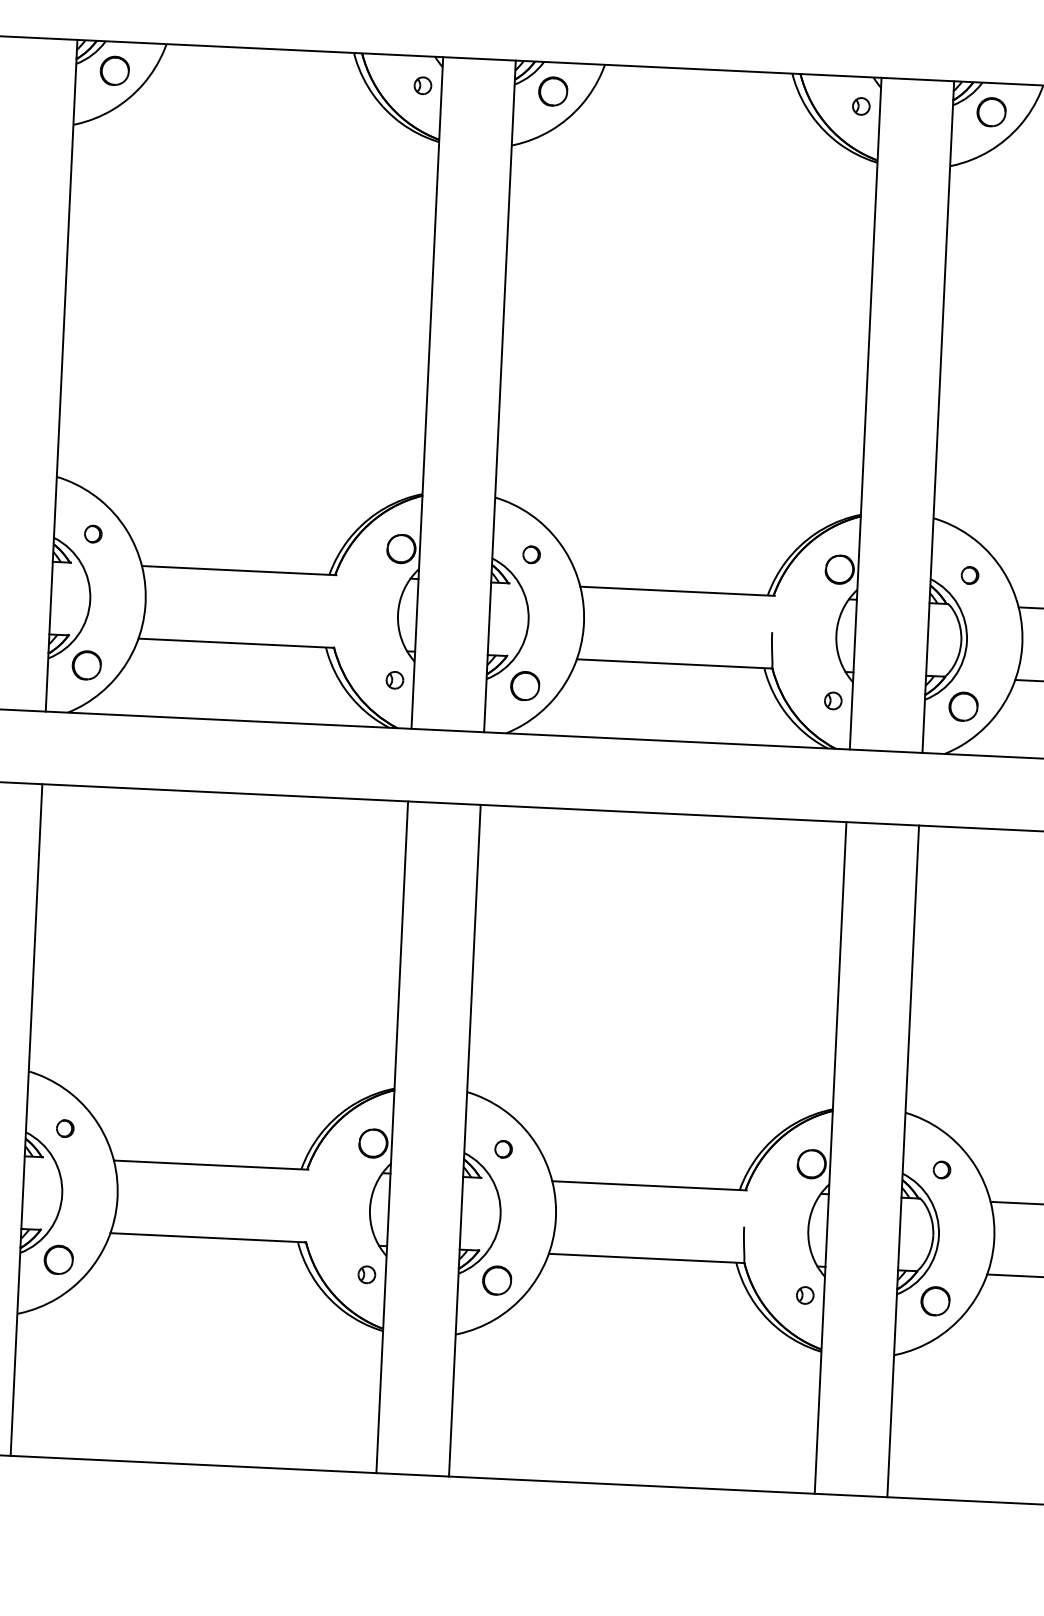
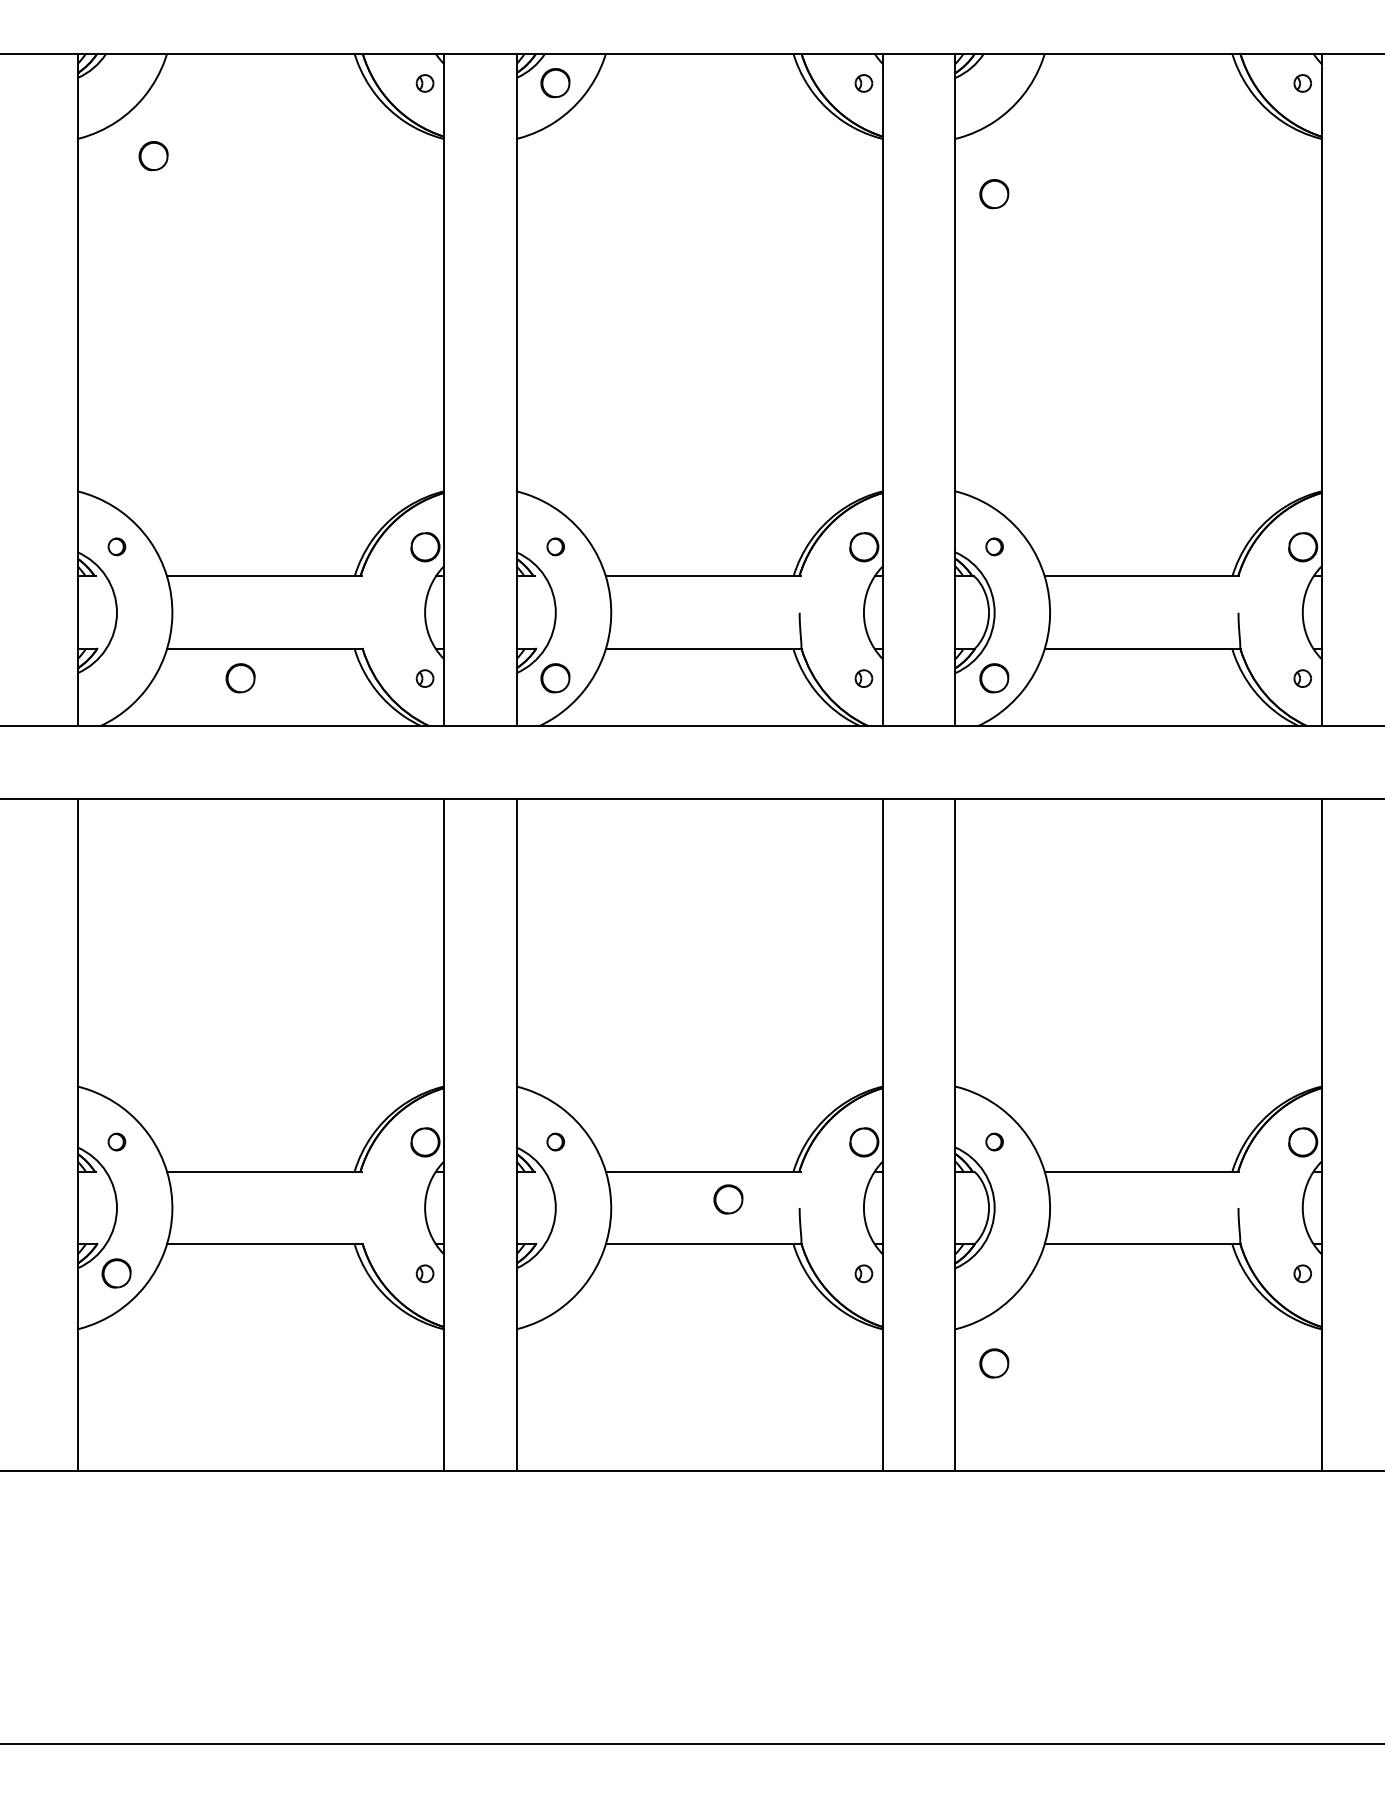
part: (114, 71) -> (153, 156), moved
part: (991, 112) -> (994, 194), moved
part: (86, 665) -> (240, 678), moved
part: (497, 1280) -> (728, 1199), moved
part: (935, 1301) -> (994, 1363), moved

